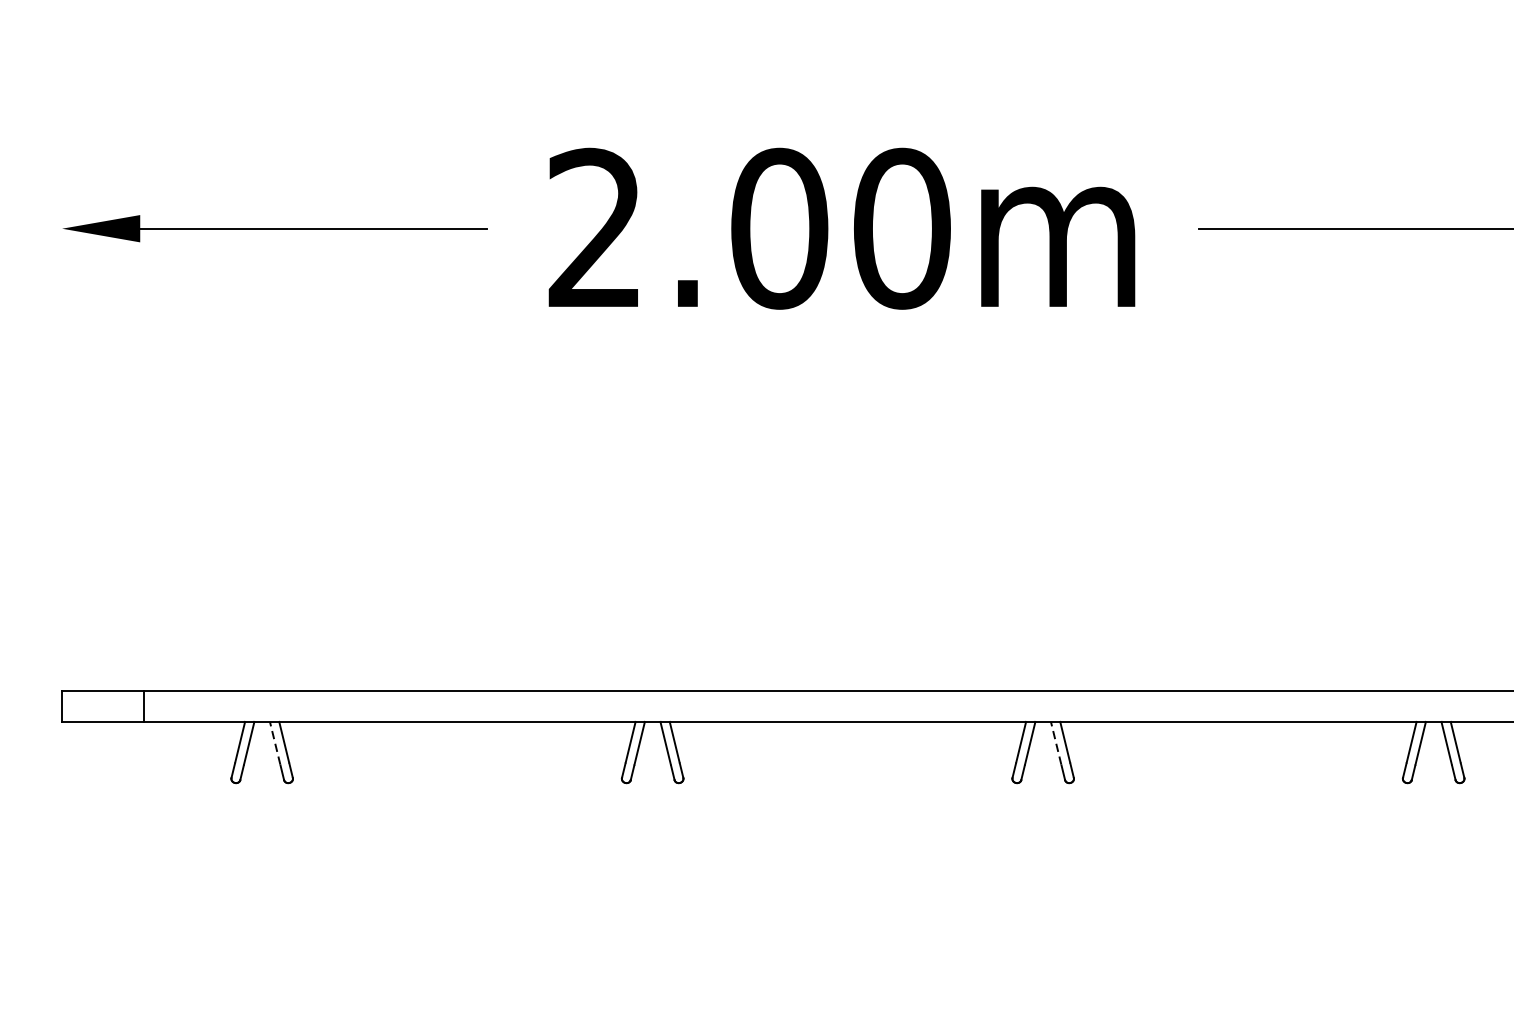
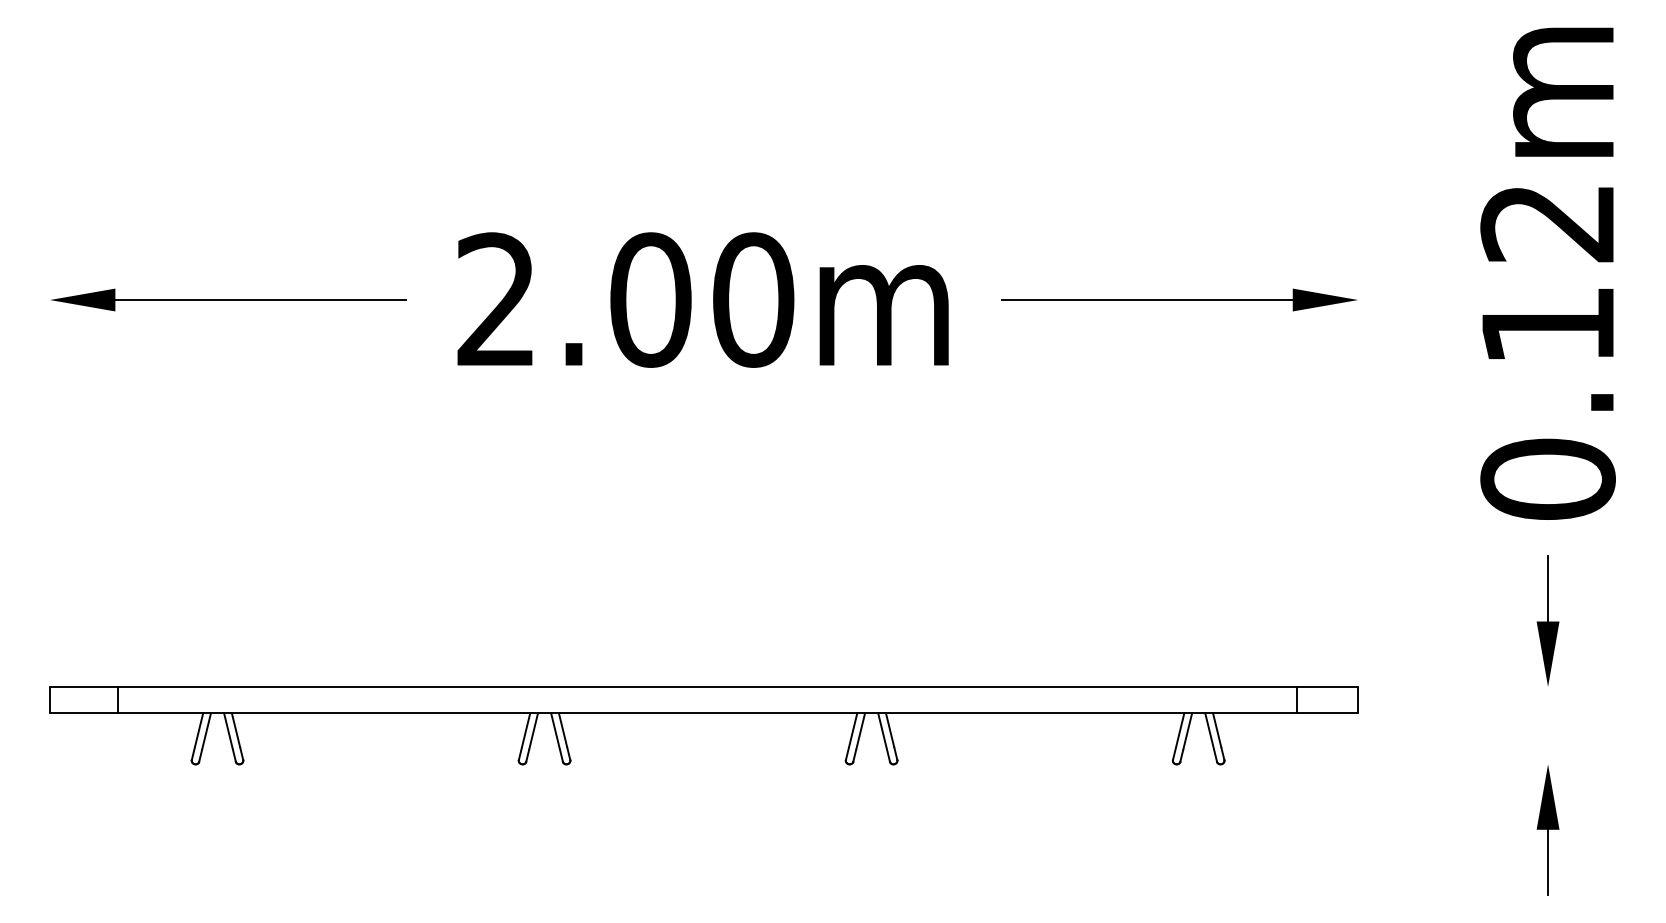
line: (275, 742) -> (228, 730), dashed -> solid
line: (1056, 742) -> (882, 730), dashed -> solid

